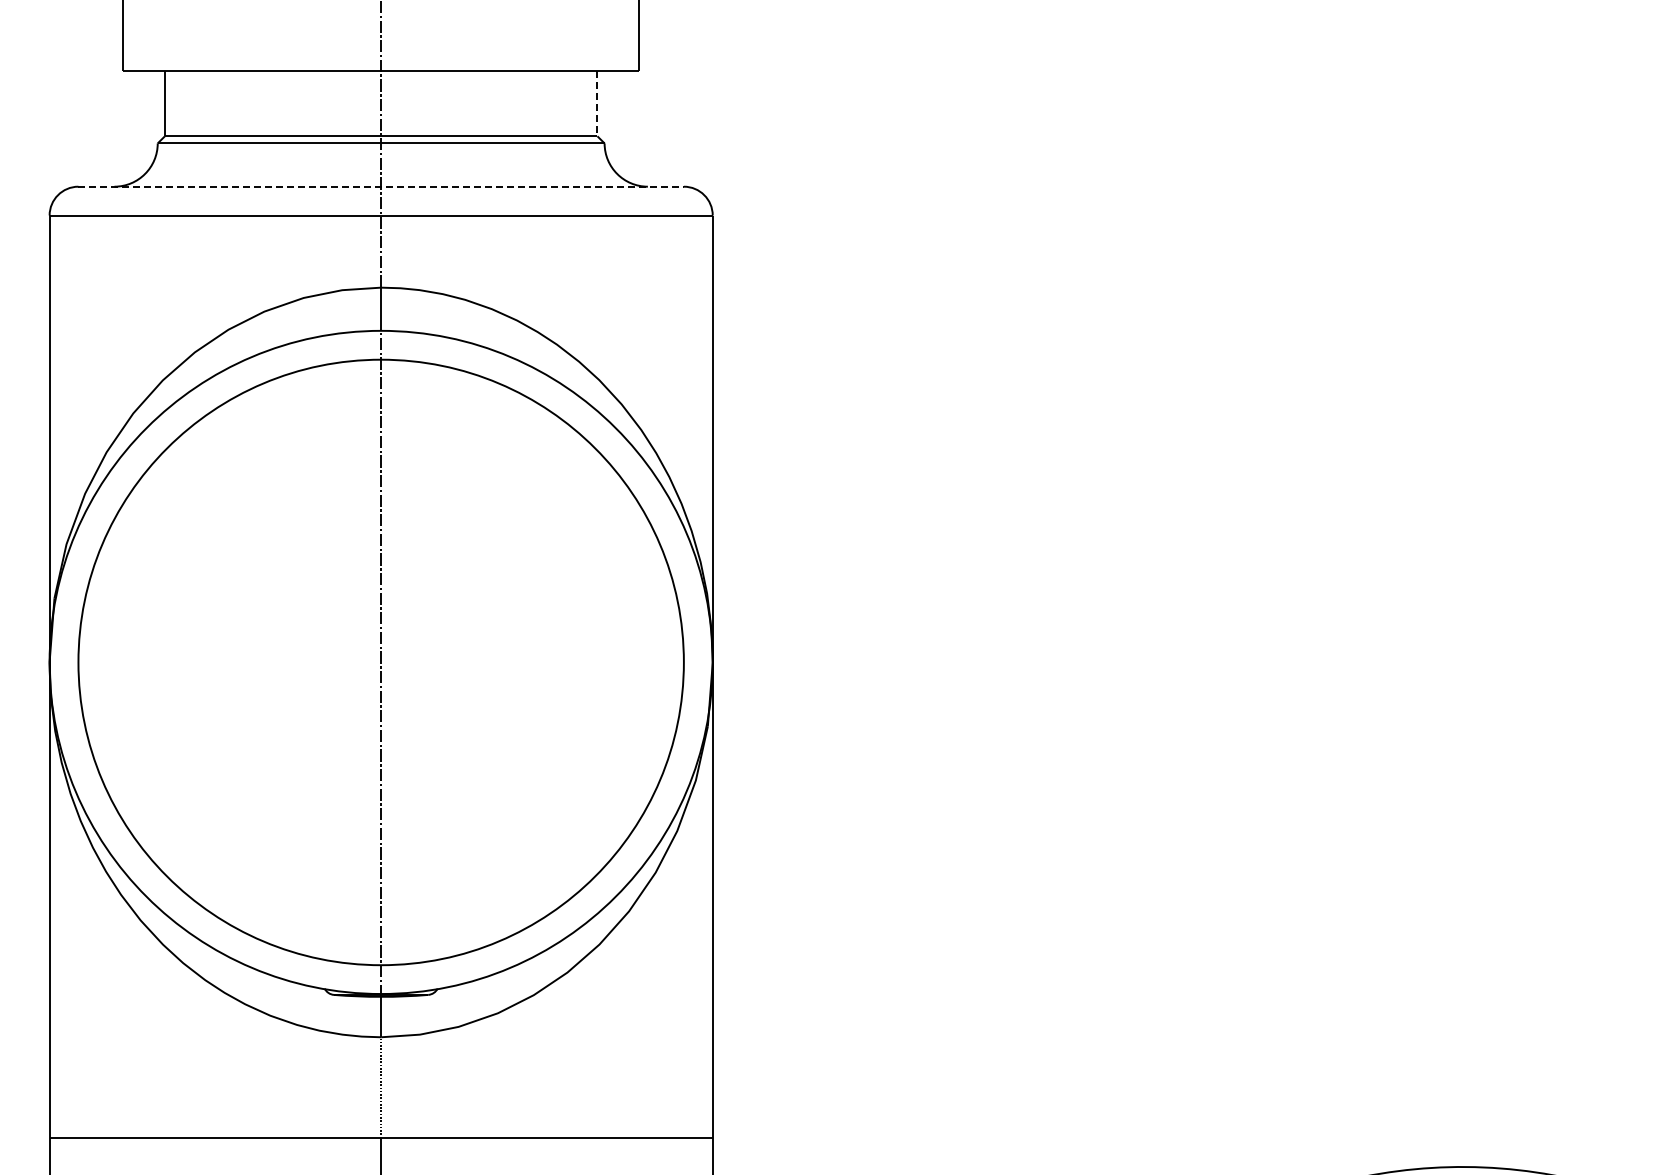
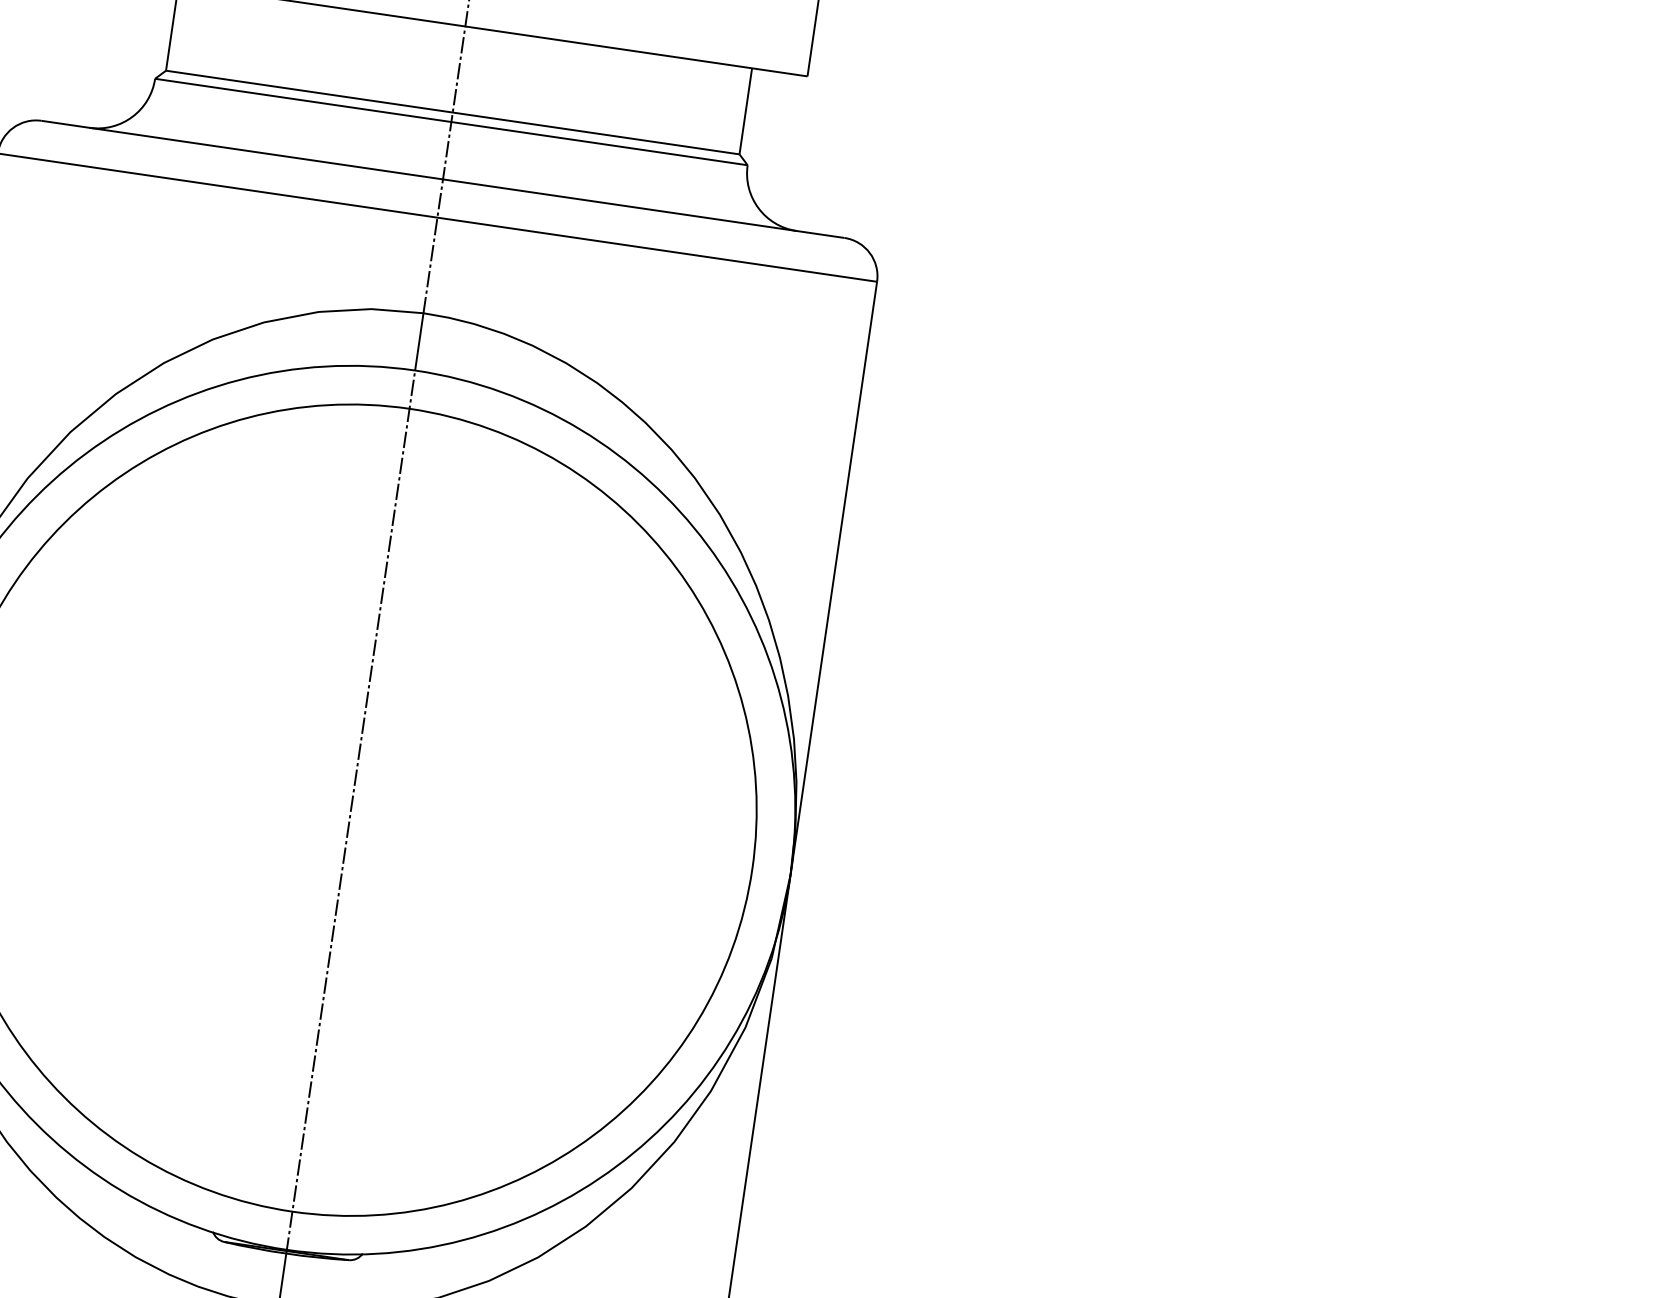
line: (597, 104) -> (745, 112), dashed -> solid
line: (381, 186) -> (443, 179), dashed -> solid

